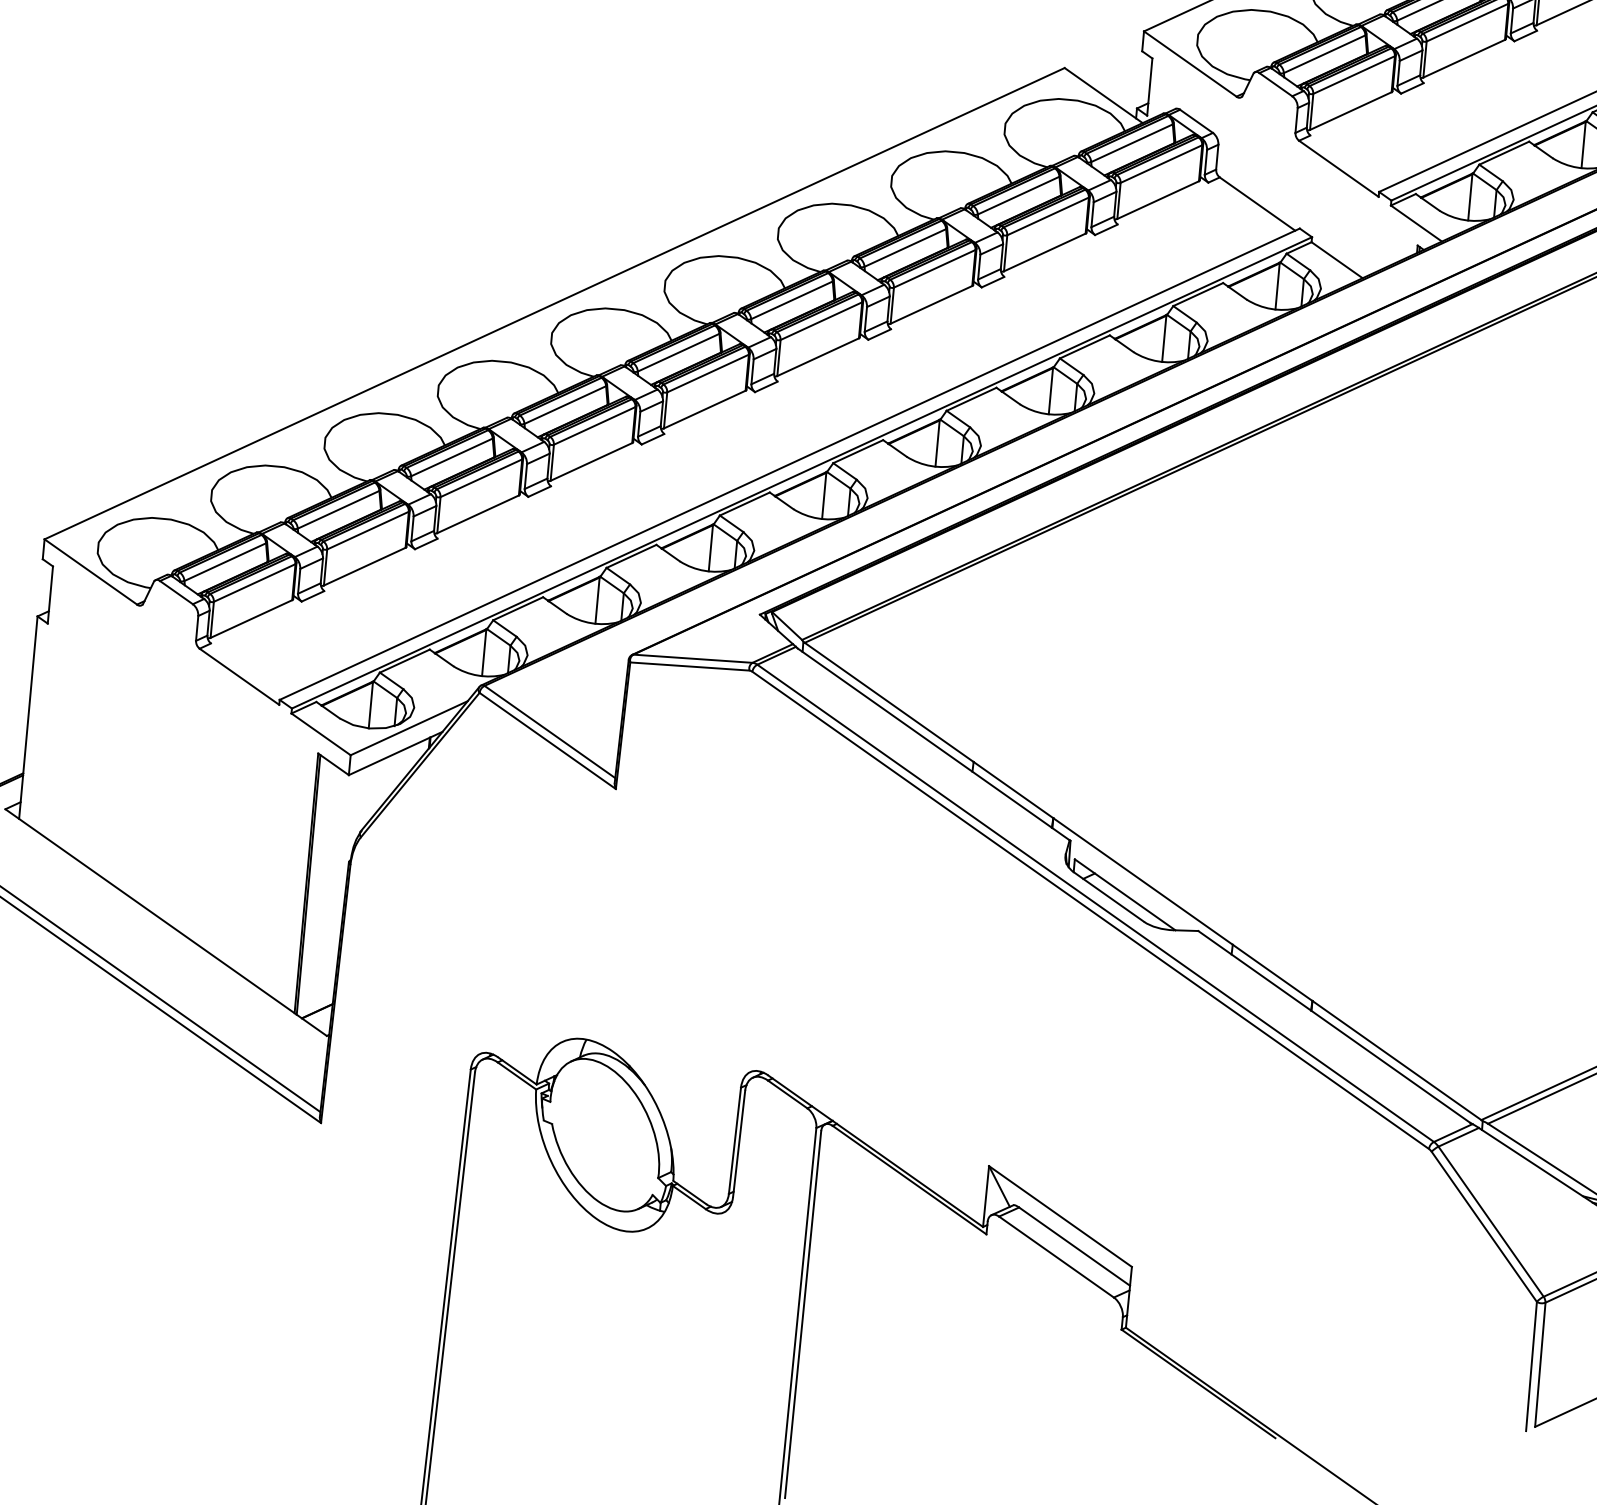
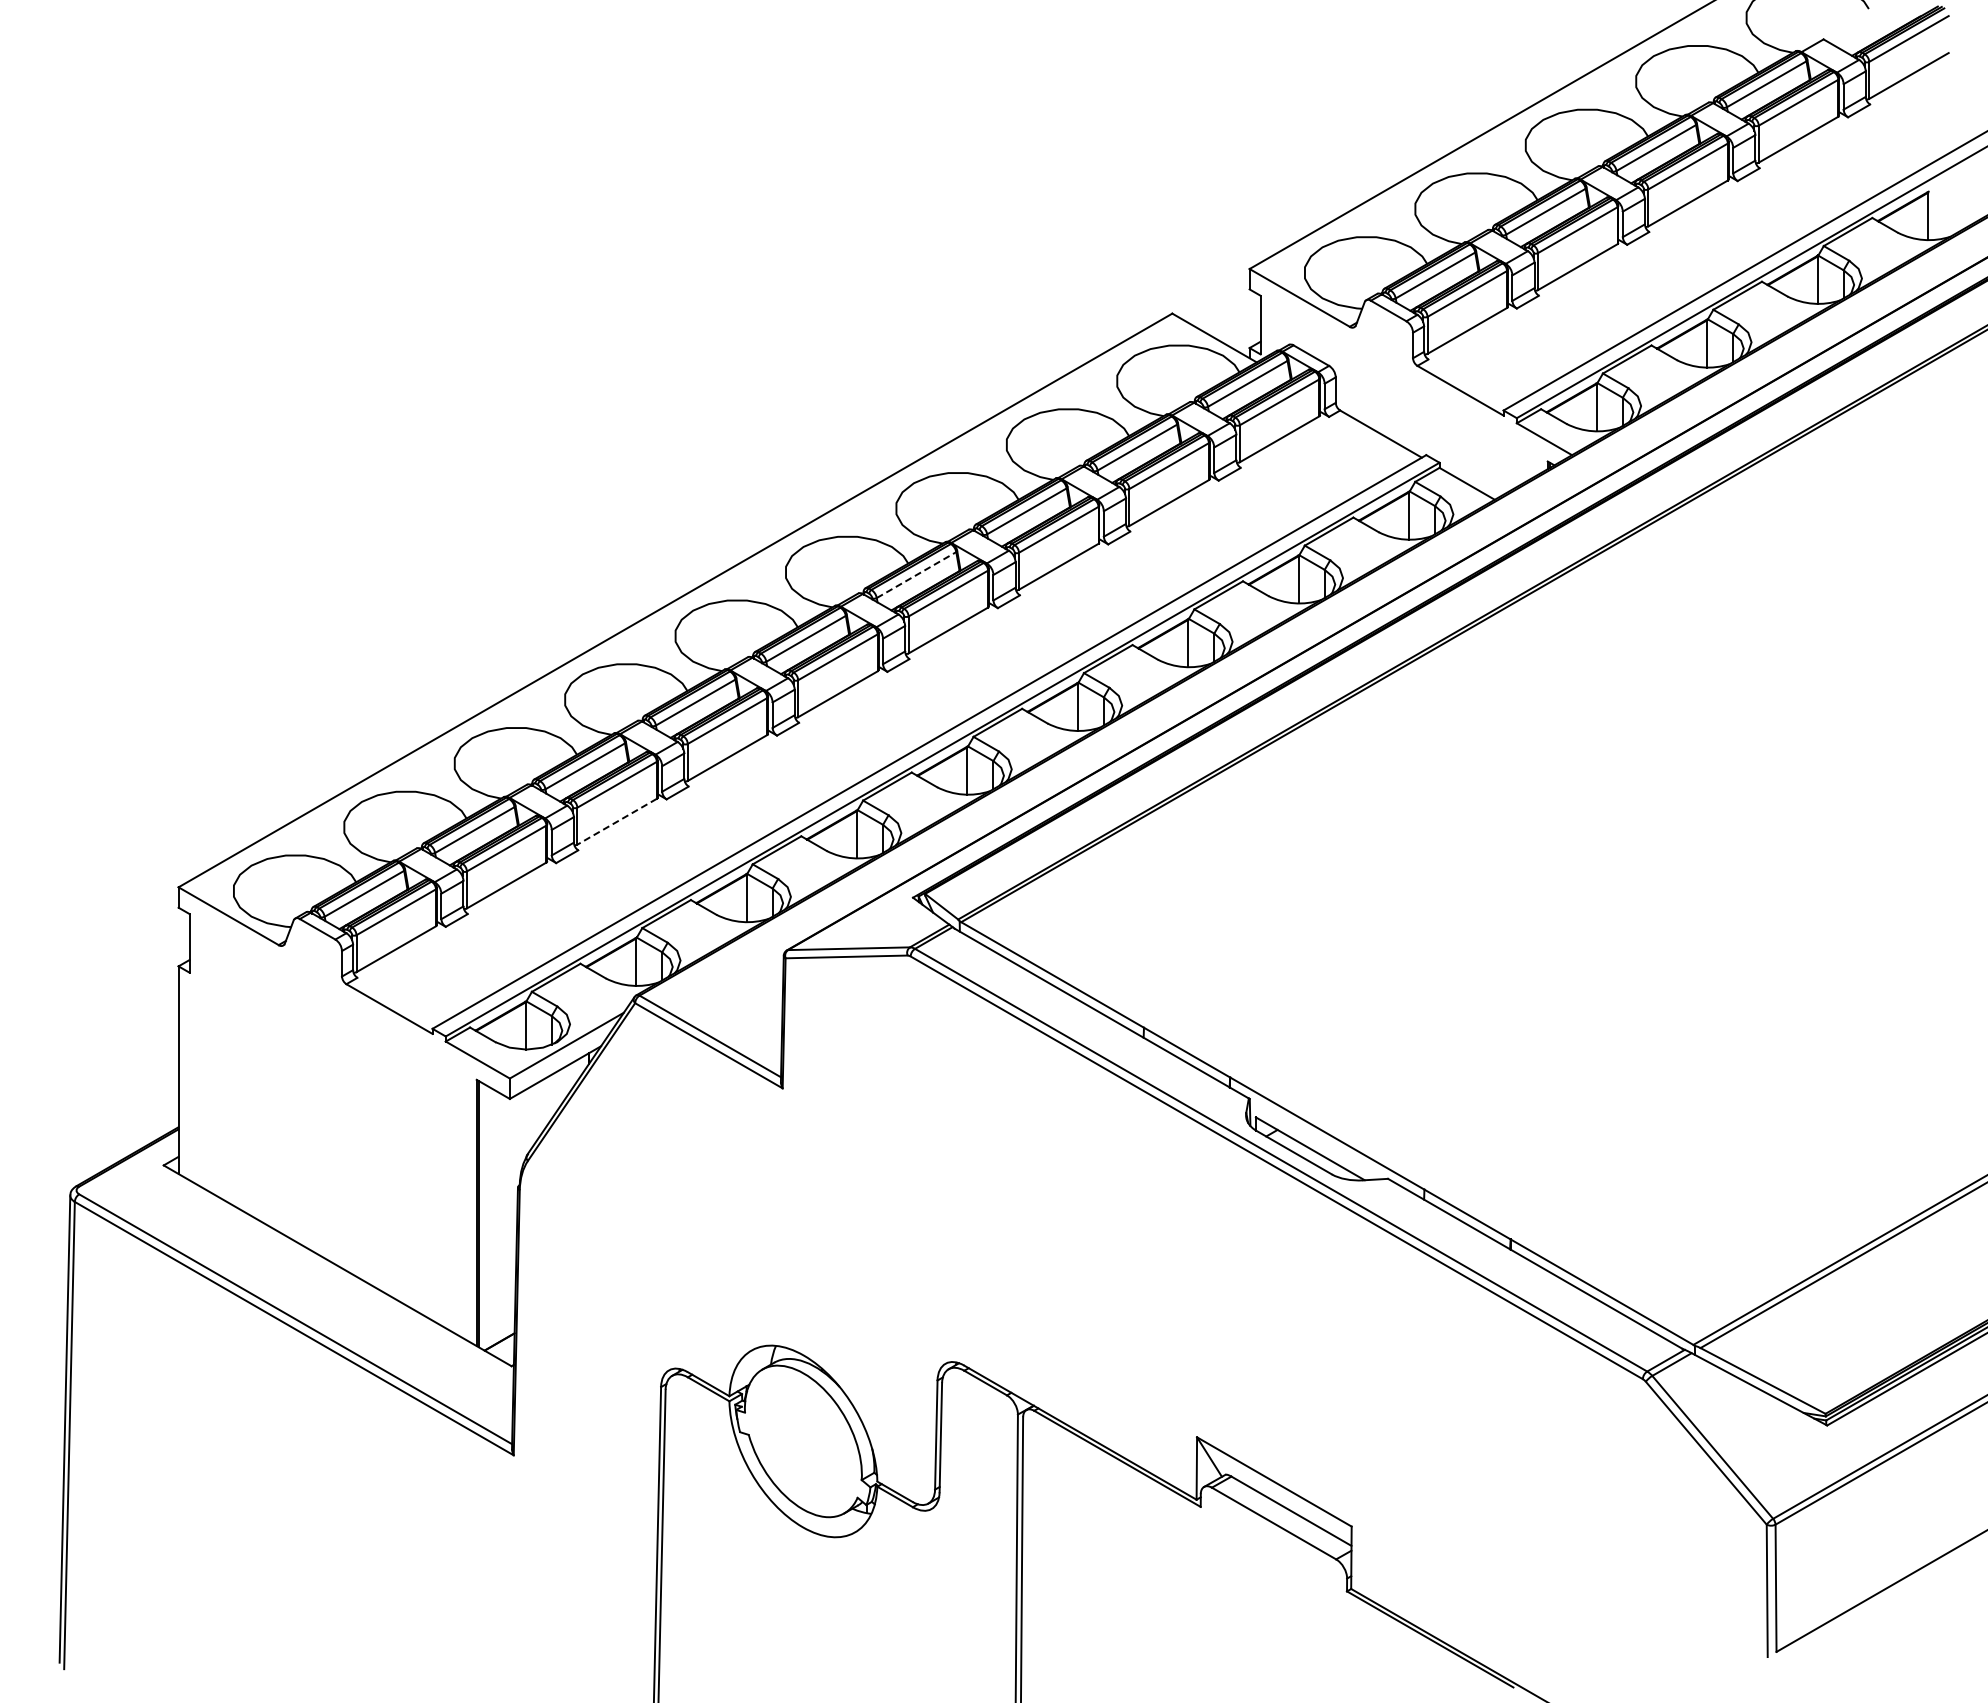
line: (791, 300) -> (916, 575), solid -> dashed
line: (478, 514) -> (617, 821), solid -> dashed

